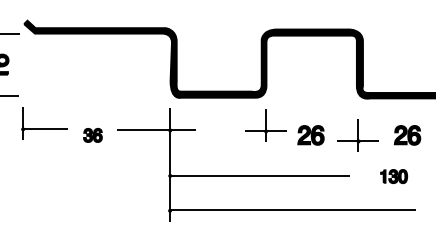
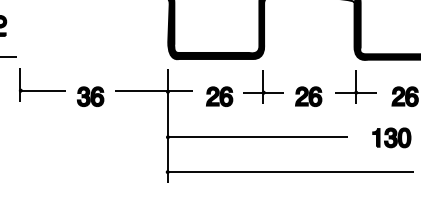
part: (92, 135) -> (90, 96), size x1.43
part: (221, 135) -> (219, 96), added
part: (357, 135) -> (355, 86), moved
part: (393, 176) -> (391, 137), size x1.43

